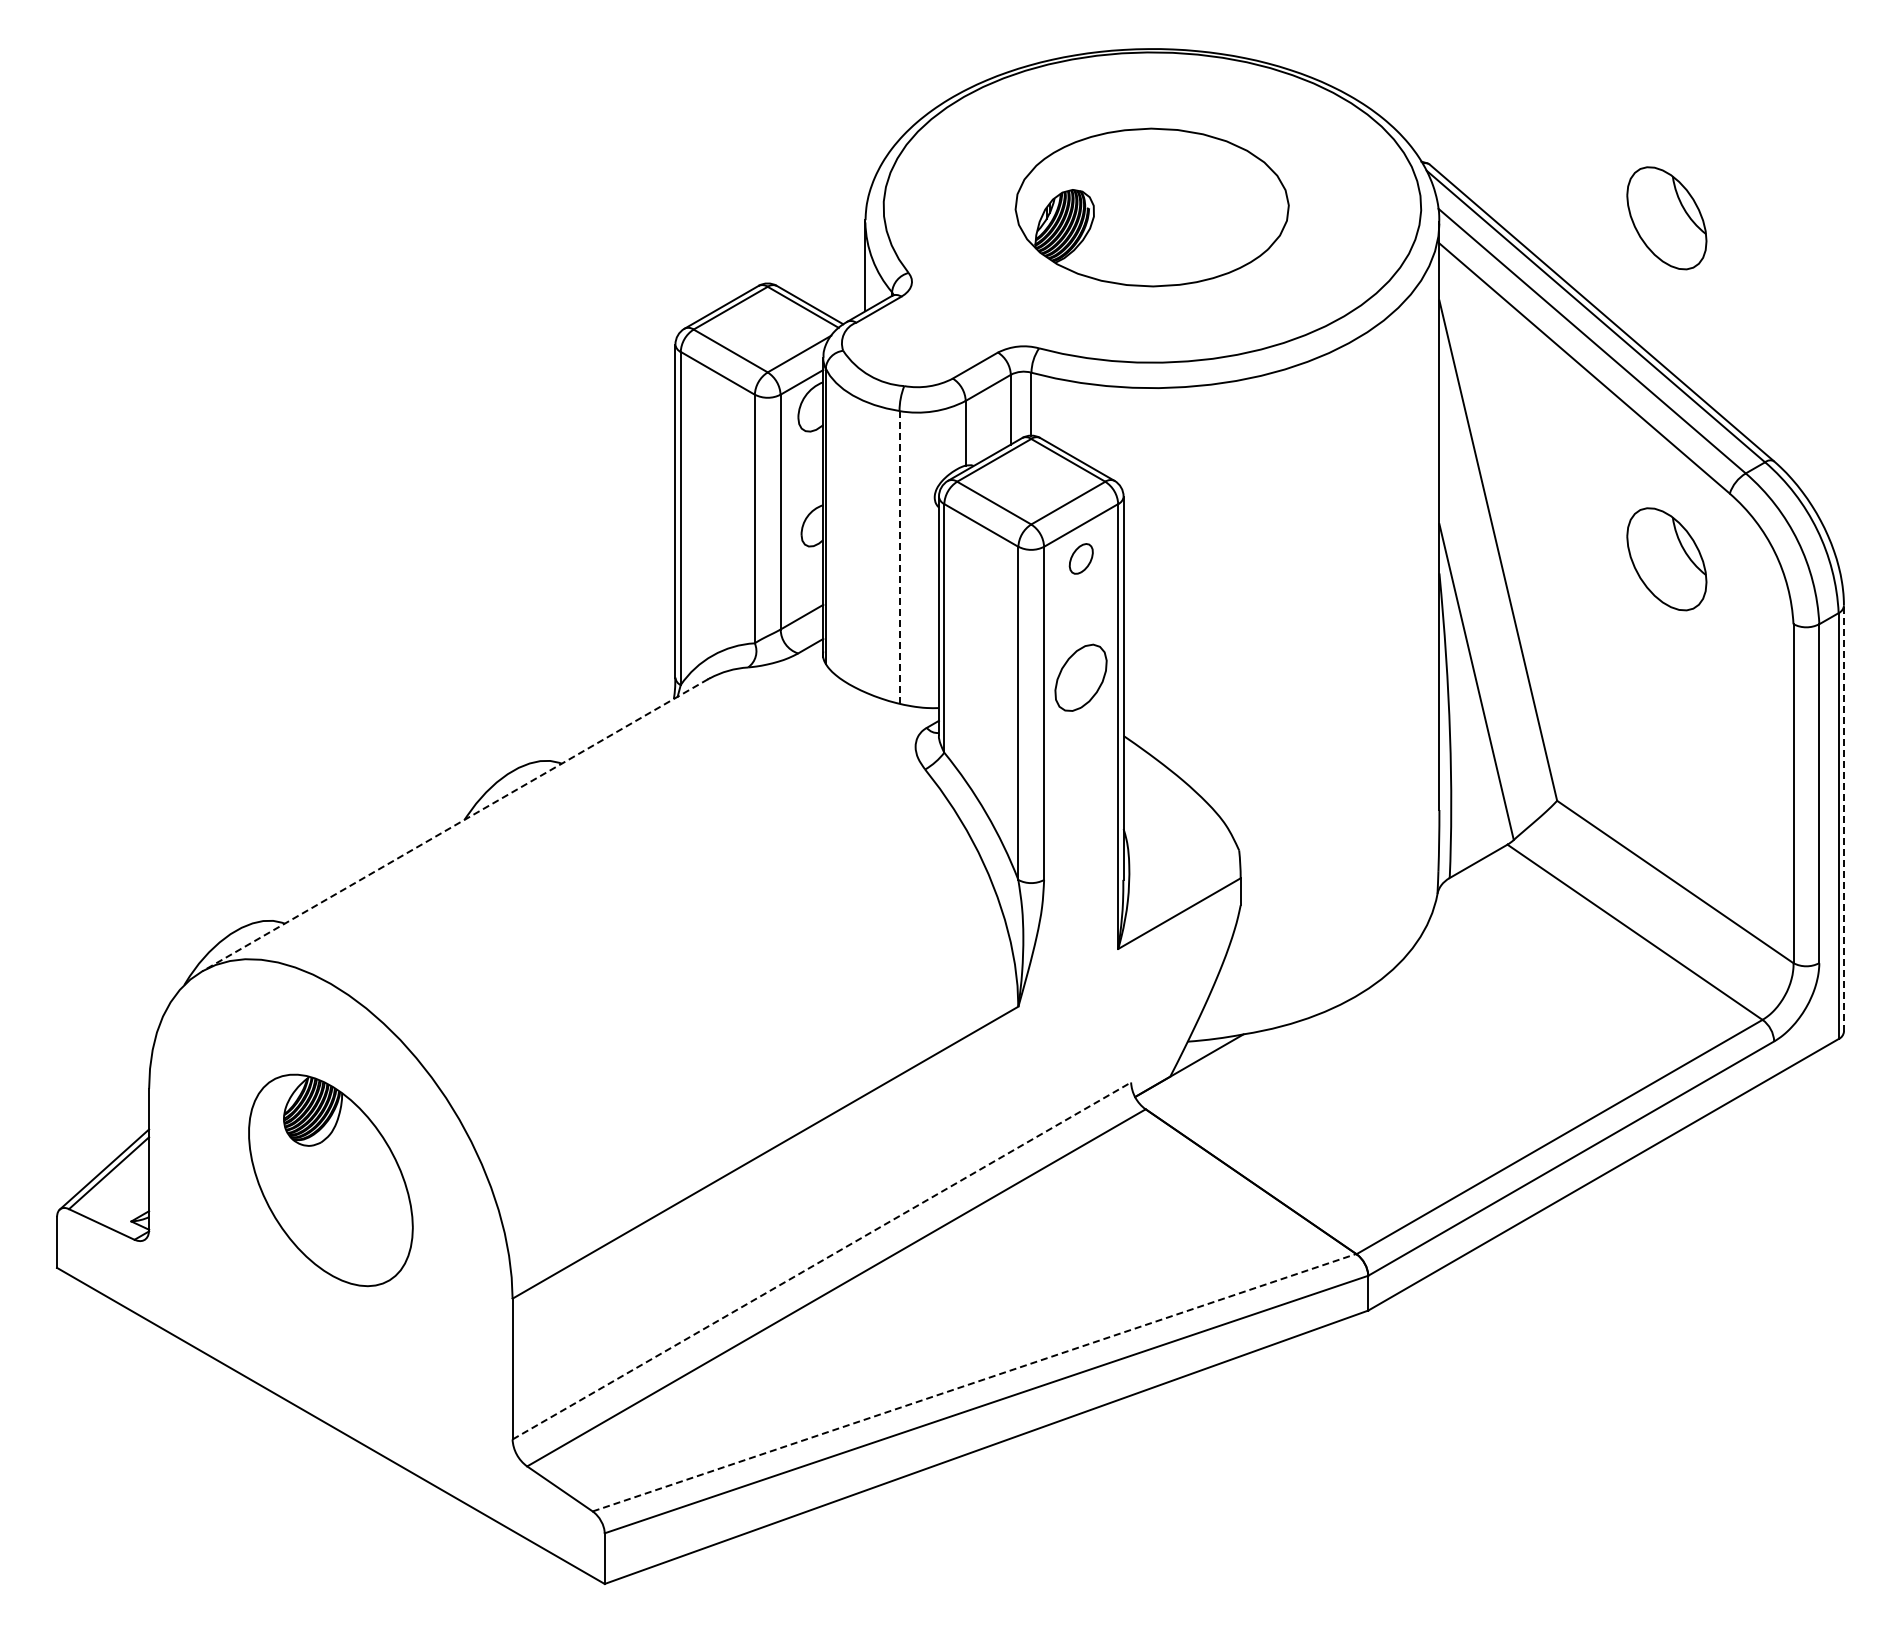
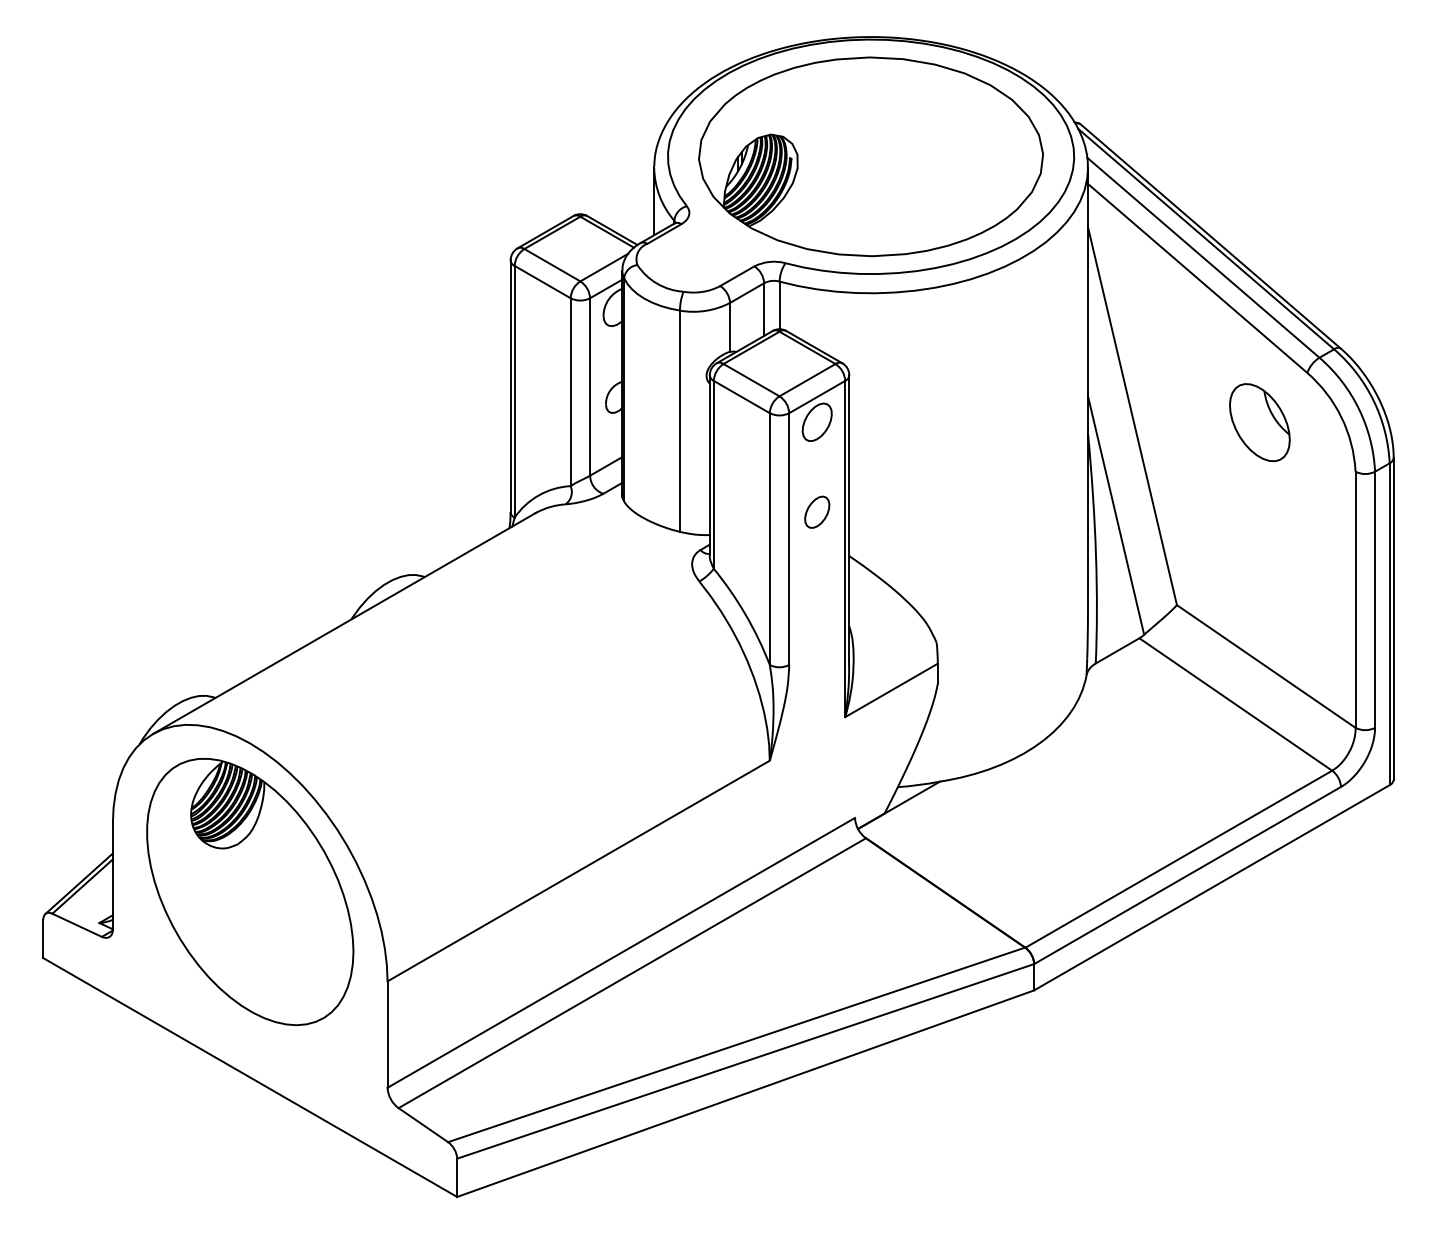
part: (1151, 207) -> (870, 156), size x1.67
part: (1666, 218) -> (1259, 165), removed
line: (899, 556) -> (679, 420), dashed -> solid
part: (1081, 558) -> (817, 422), size x1.67
part: (1081, 677) -> (817, 511), size x0.62
line: (1843, 818) -> (1393, 618), dashed -> solid
line: (454, 825) -> (343, 623), dashed -> solid
part: (330, 1180) -> (249, 892), size x1.67
line: (822, 1260) -> (621, 952), dashed -> solid
line: (974, 1382) -> (736, 1044), dashed -> solid

